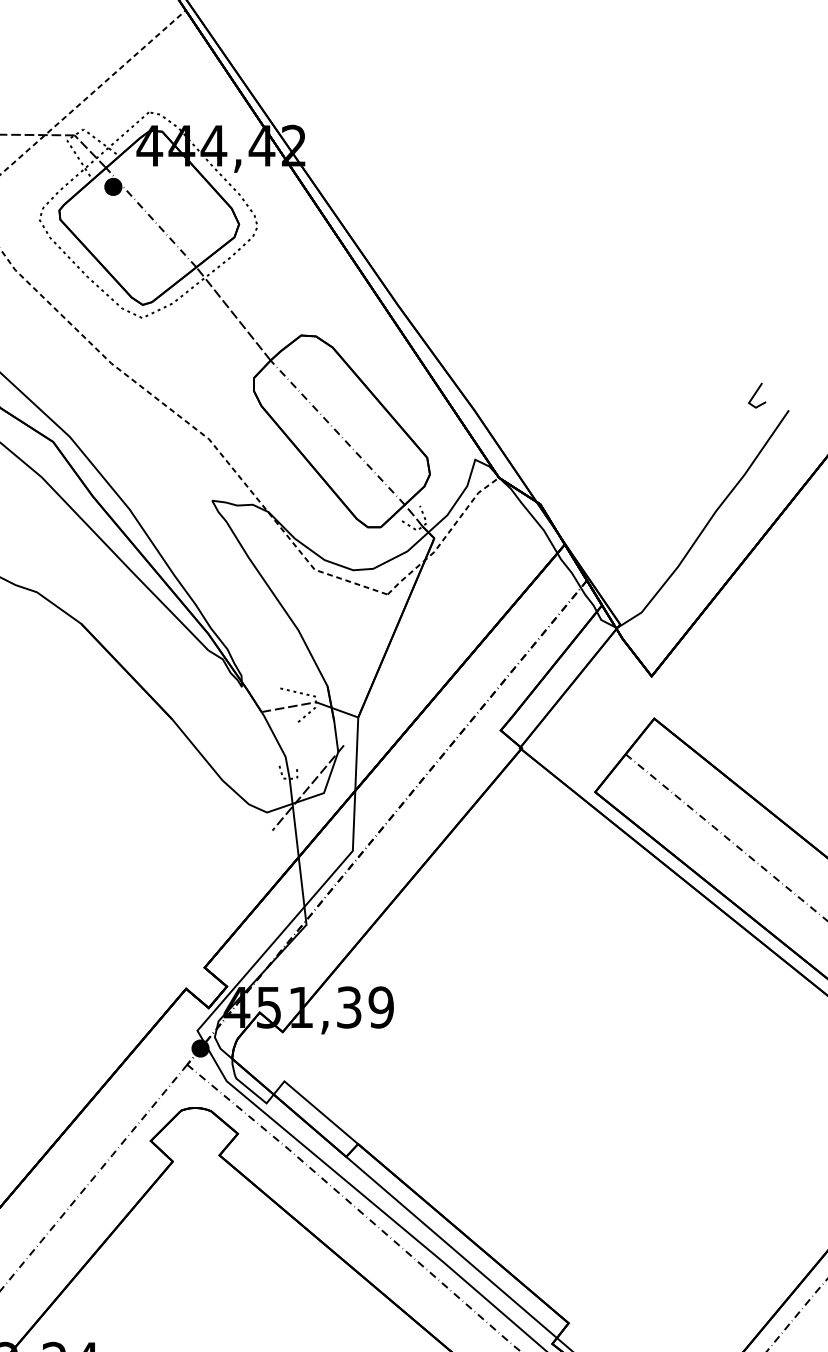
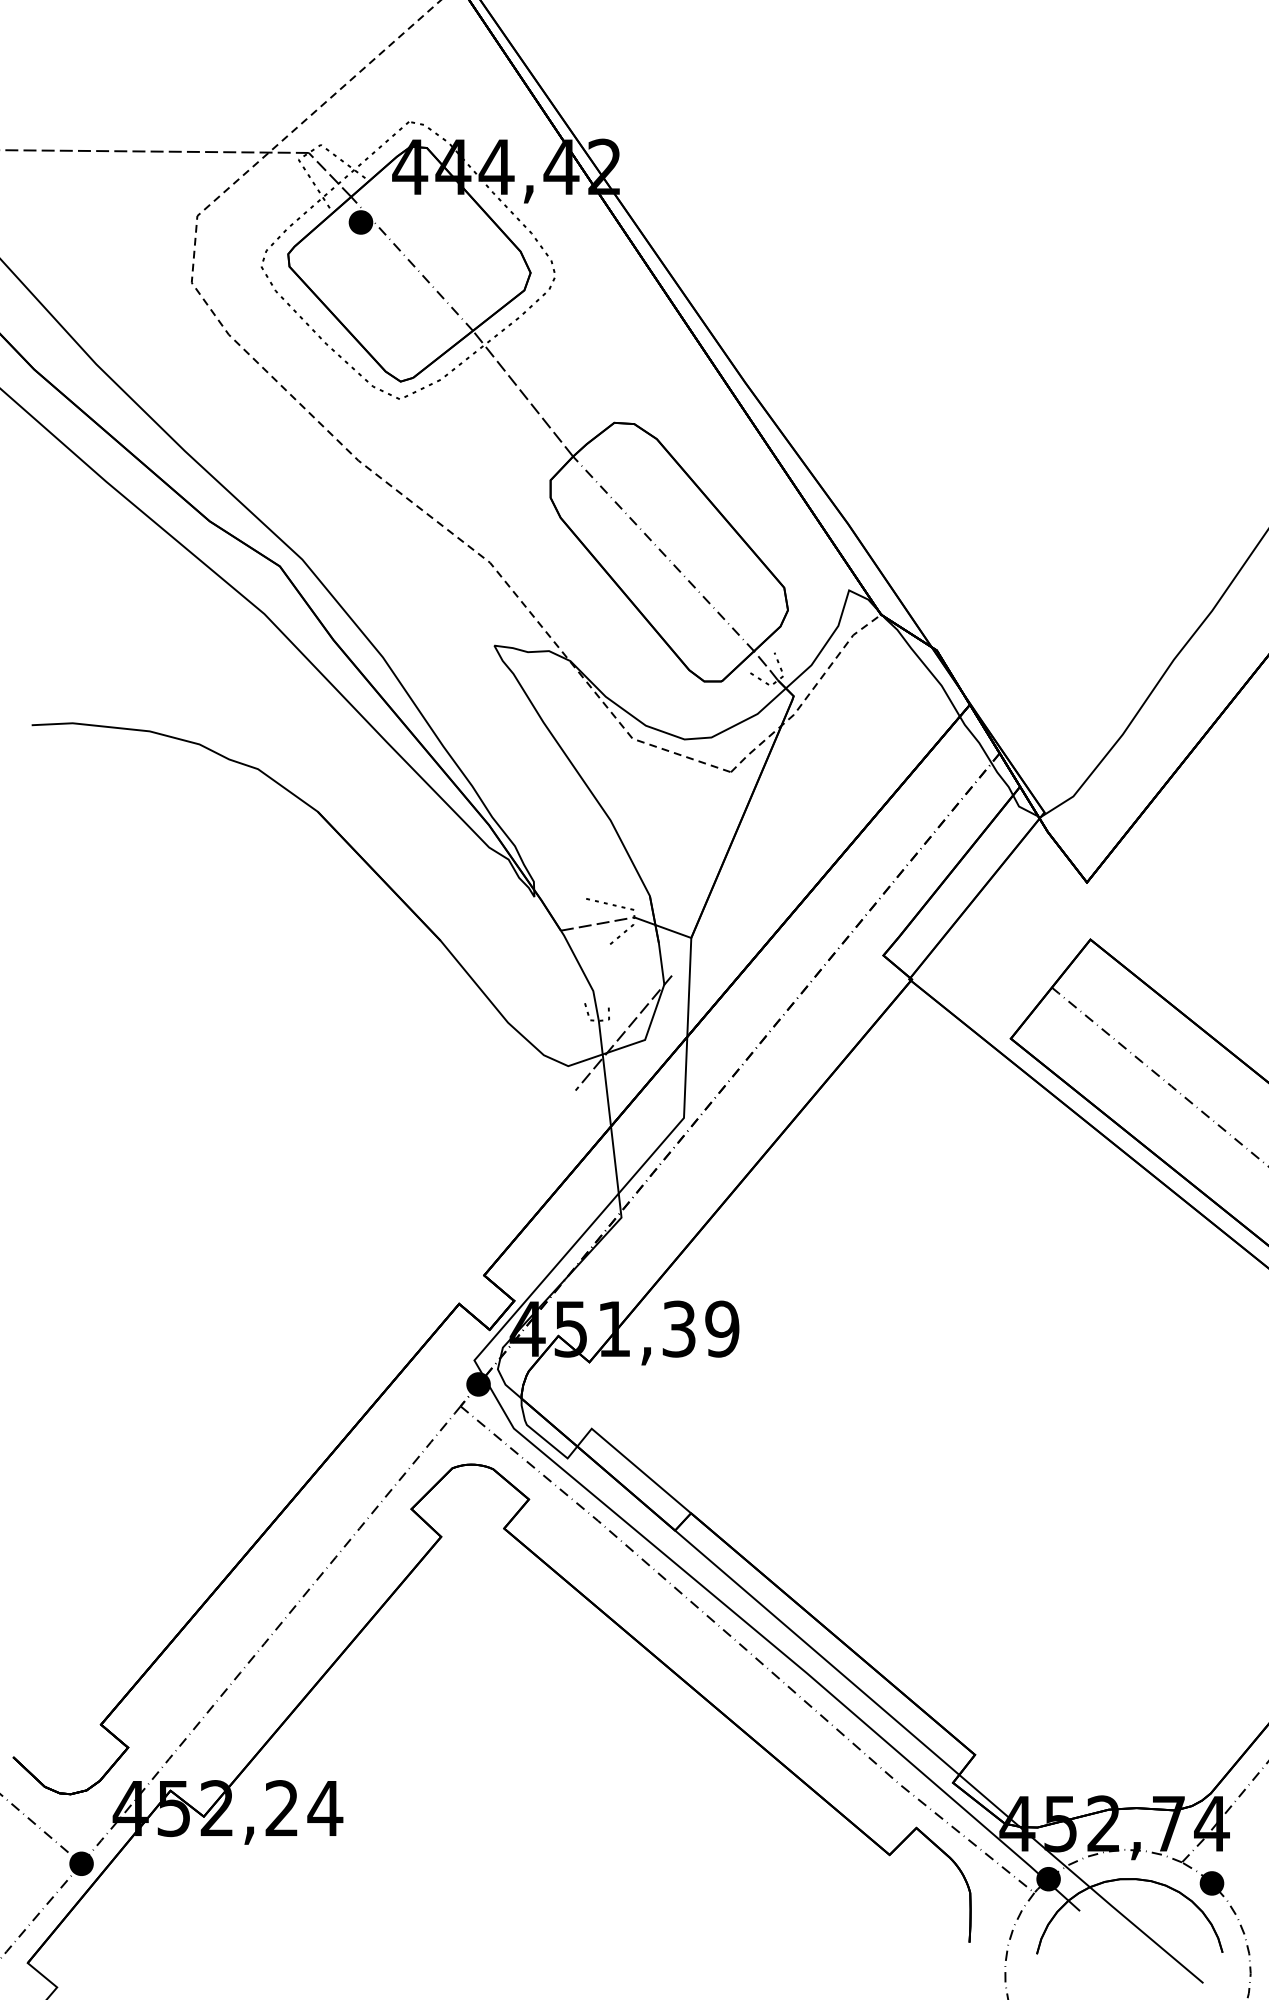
line: (755, 393) -> (1227, 501), removed

